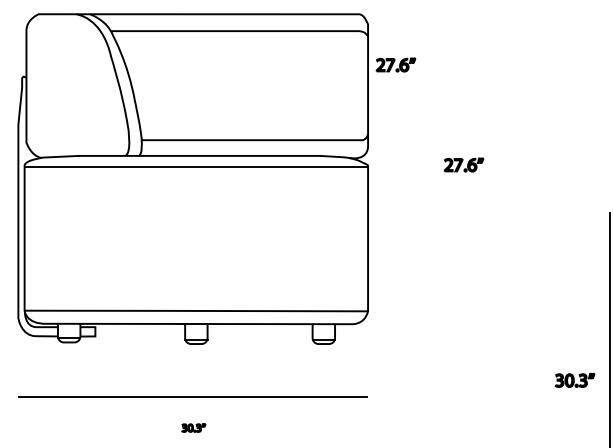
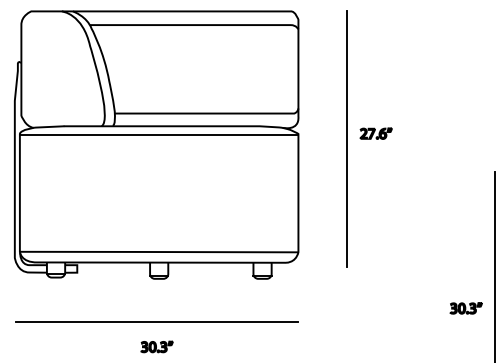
part: (395, 64) -> (320, 52), removed
line: (428, 171) -> (347, 138), added
part: (193, 427) -> (156, 346), size x1.67

